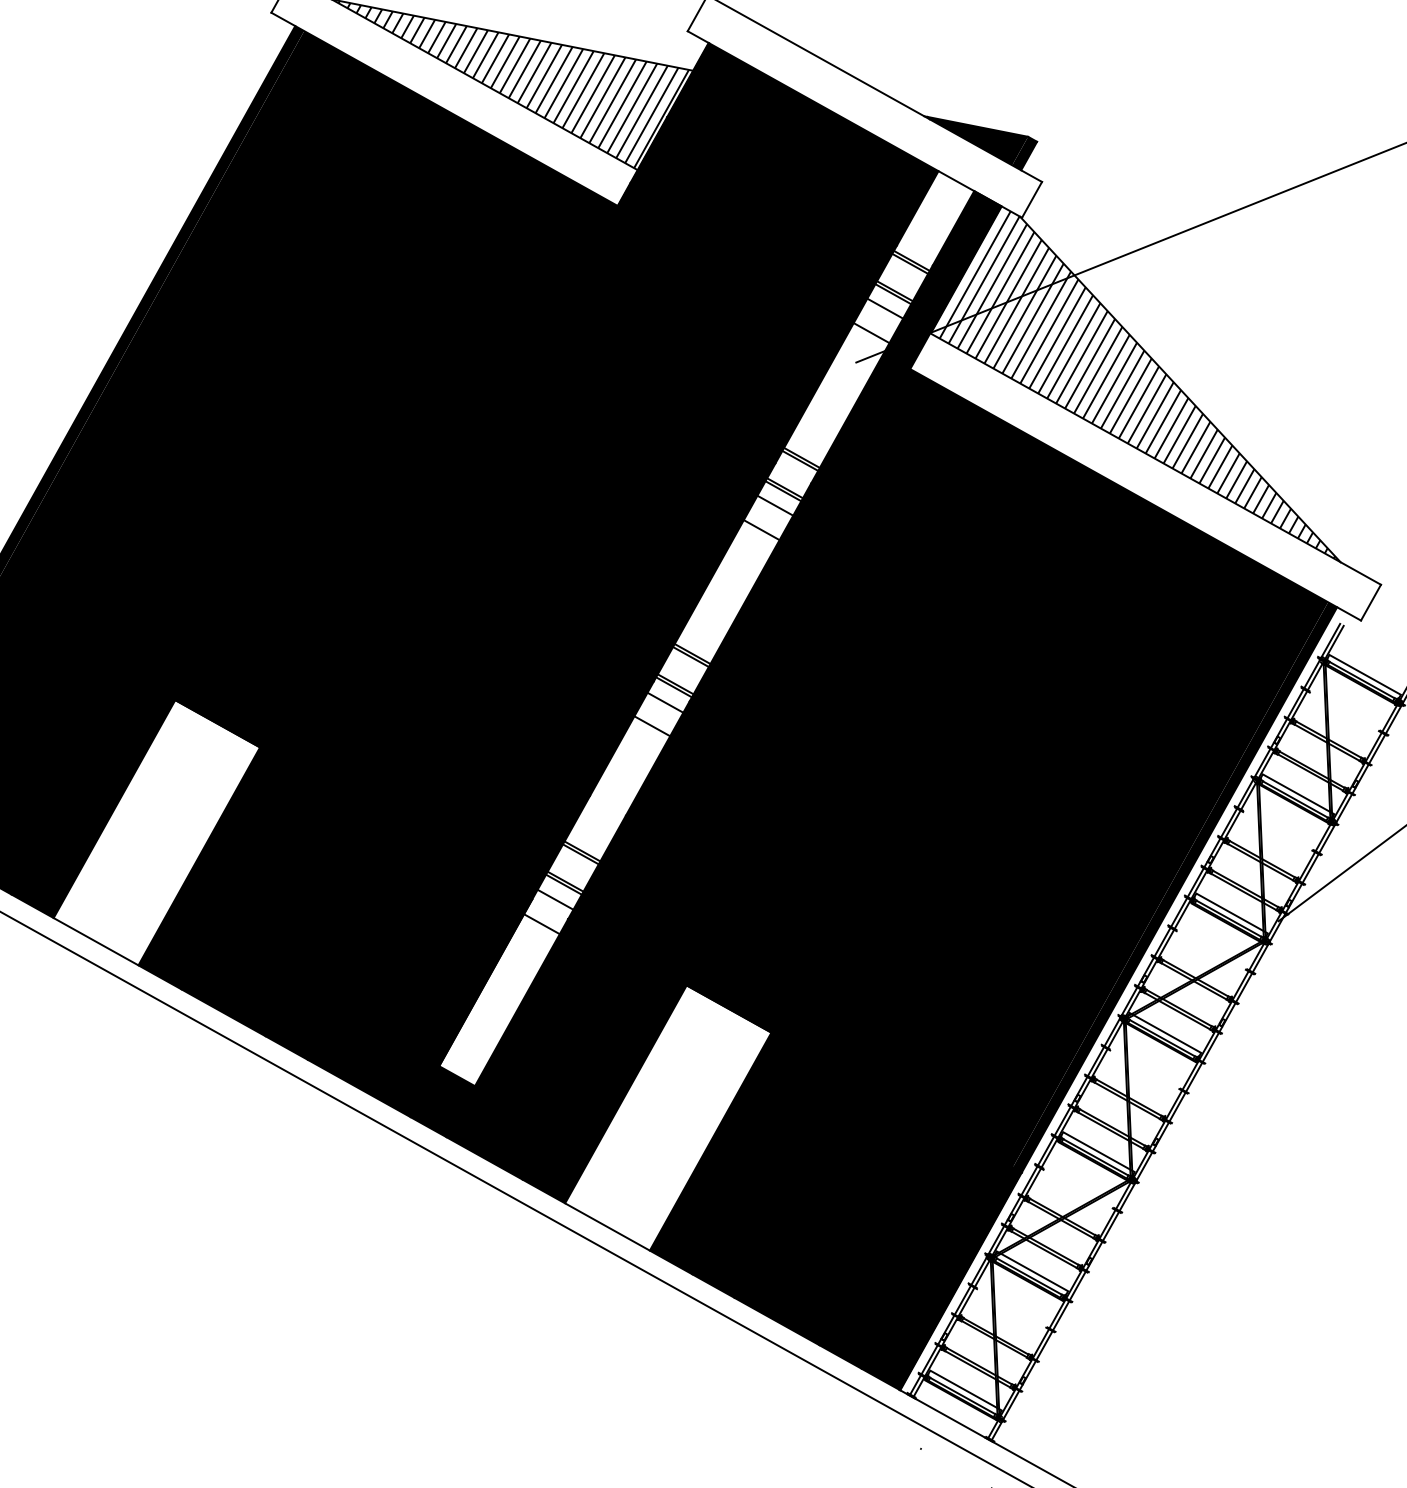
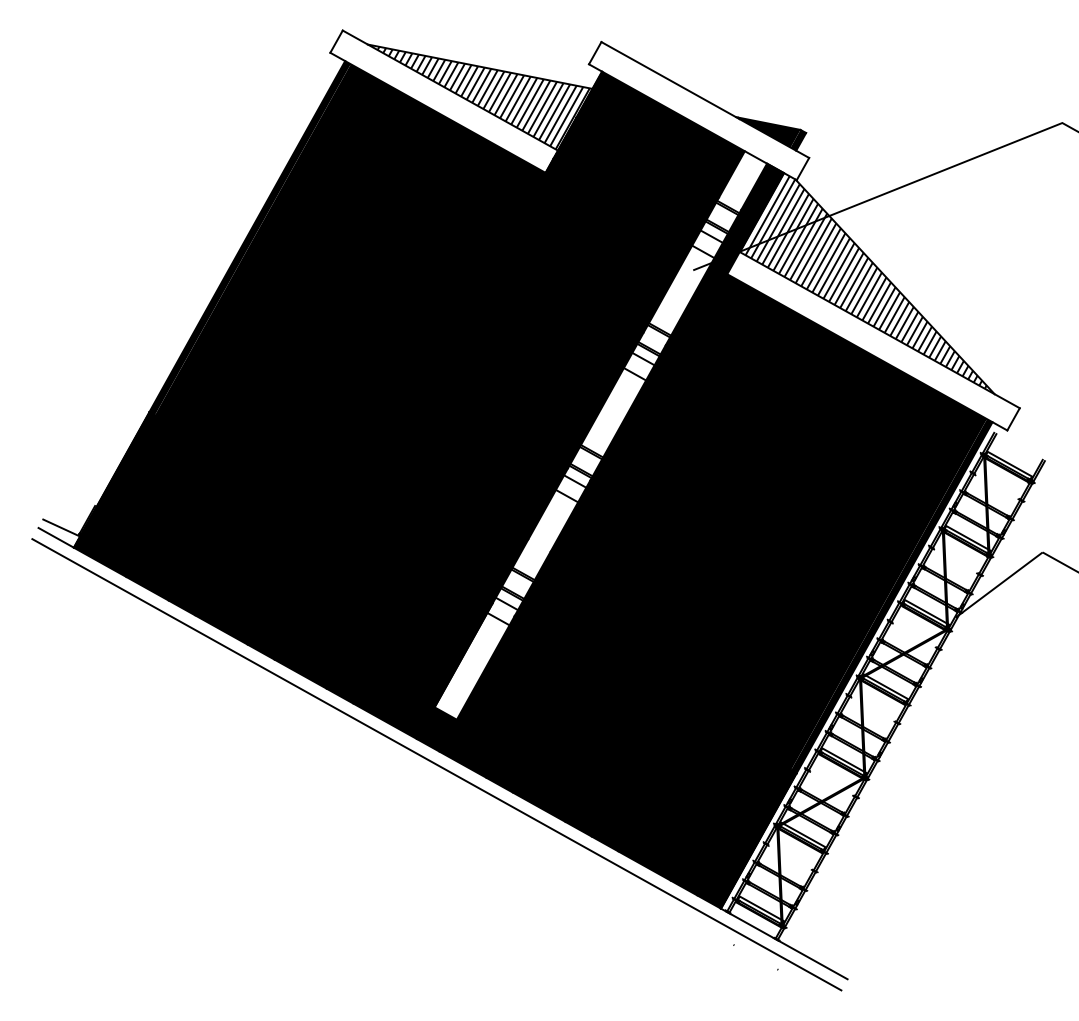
fill: (157, 831) -> (259, 561), added
fill: (667, 1117) -> (576, 739), added

